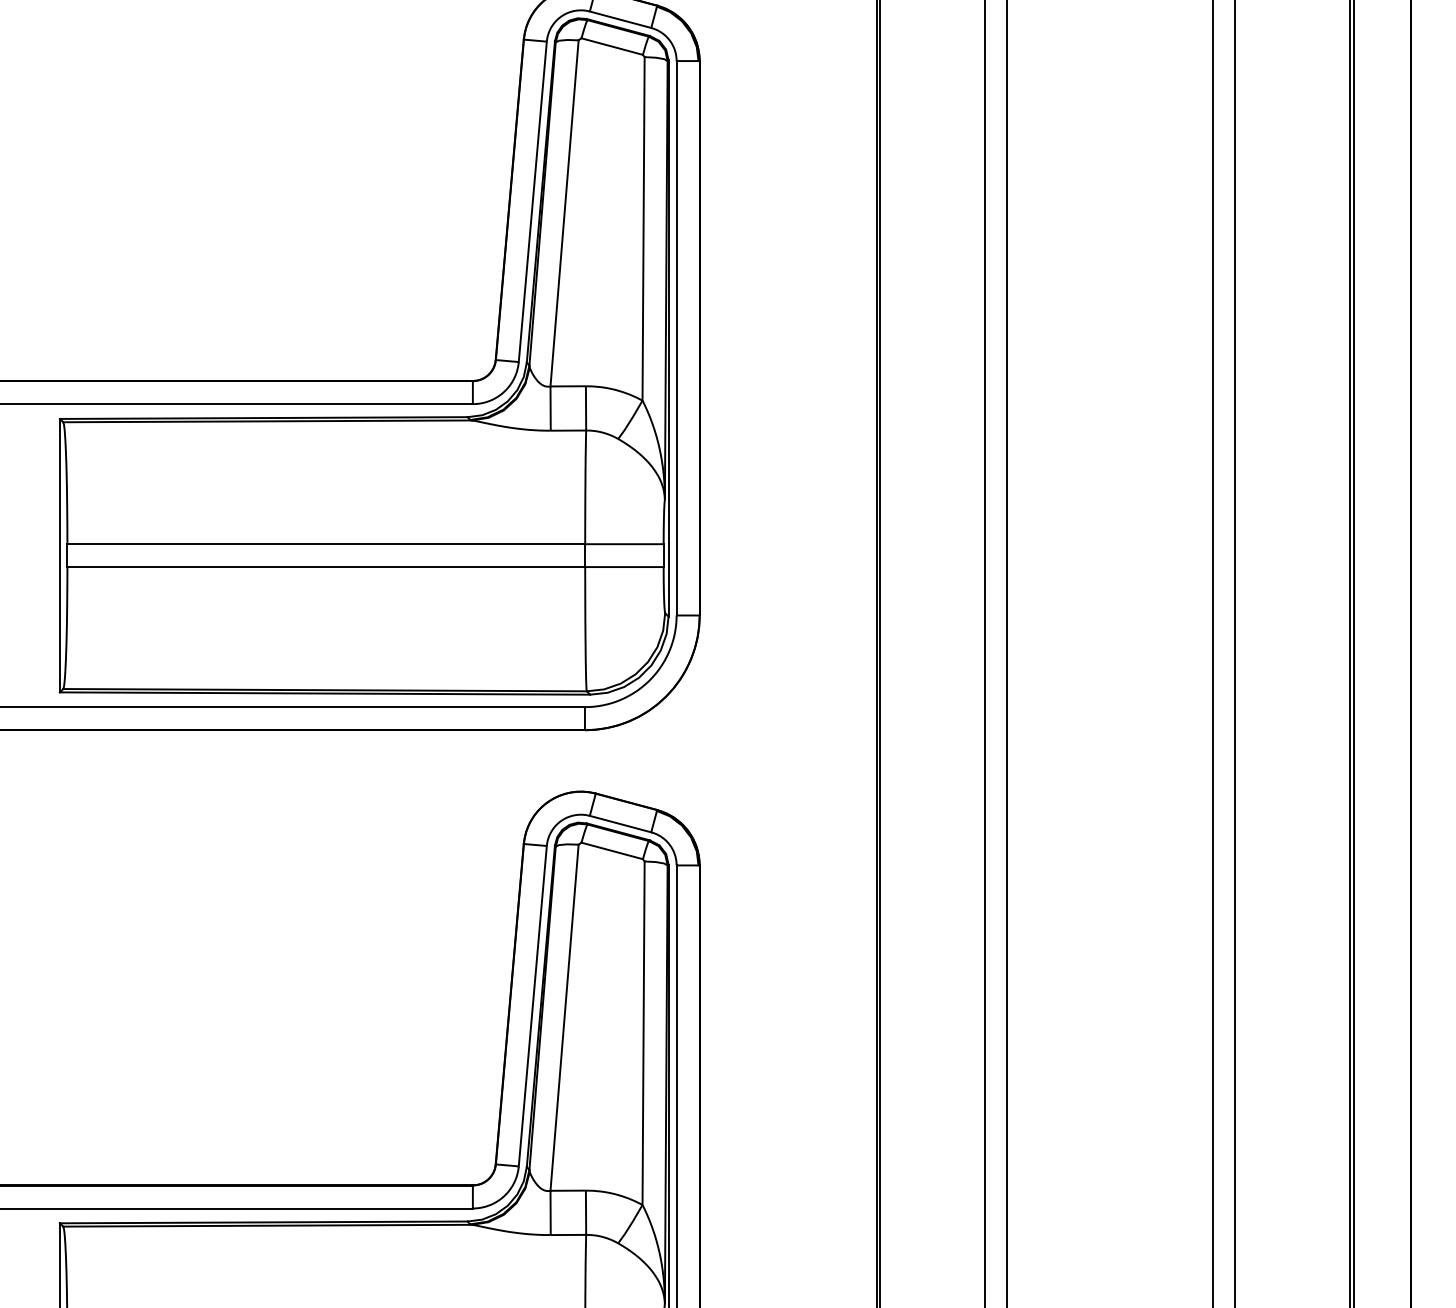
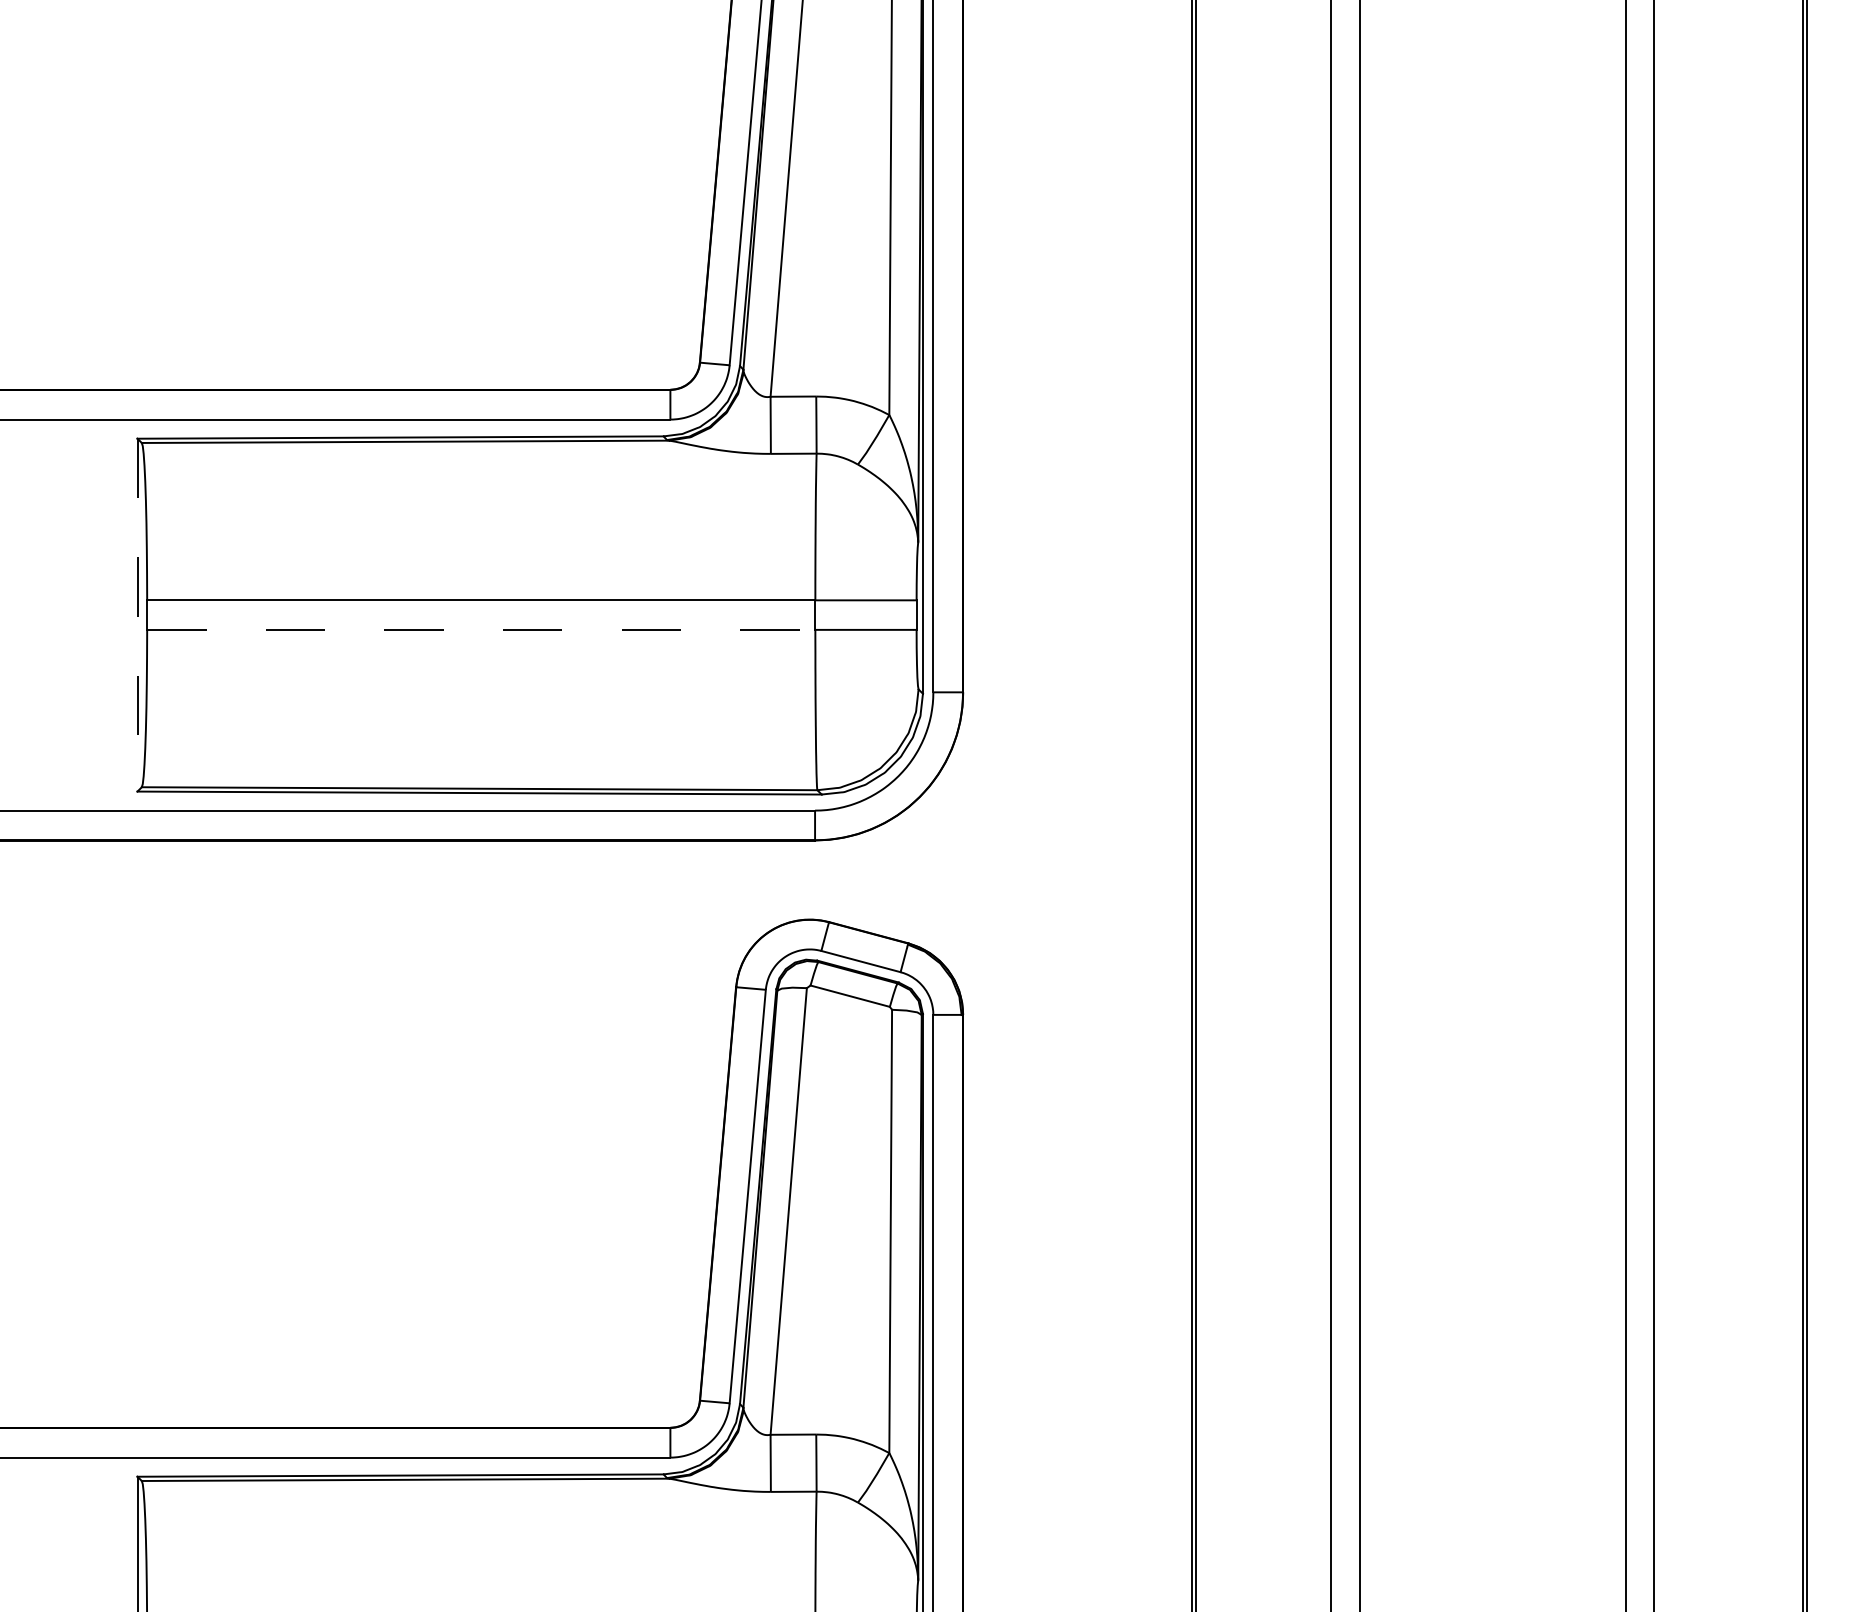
line: (59, 555) -> (136, 614), solid -> dashed
line: (326, 567) -> (481, 630), solid -> dashed

